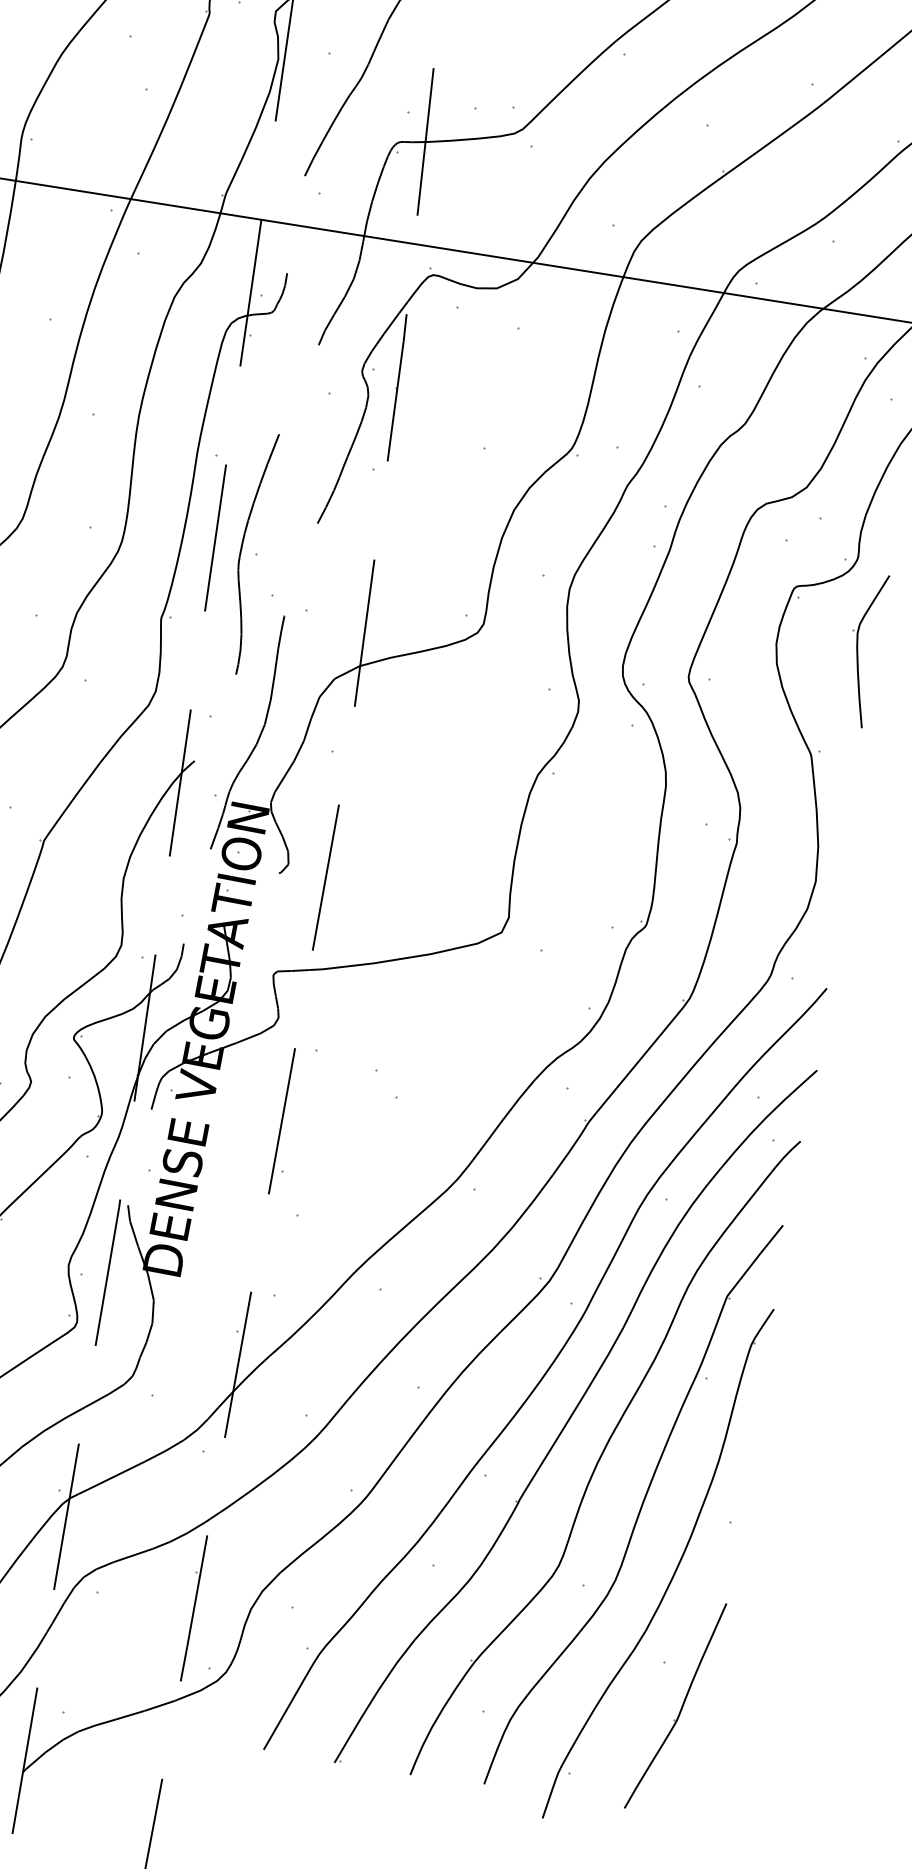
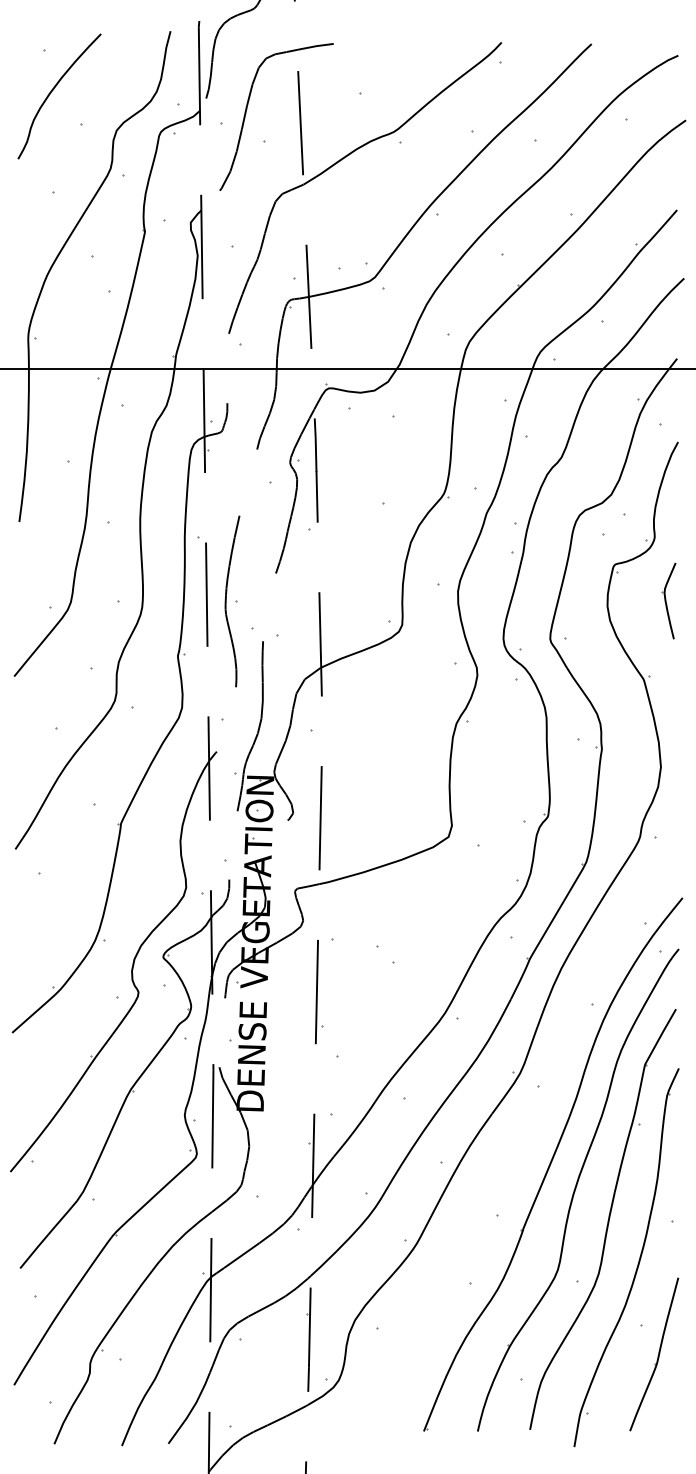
part: (863, 648) -> (668, 600), size x0.7
part: (544, 1368) -> (526, 1134), removed

